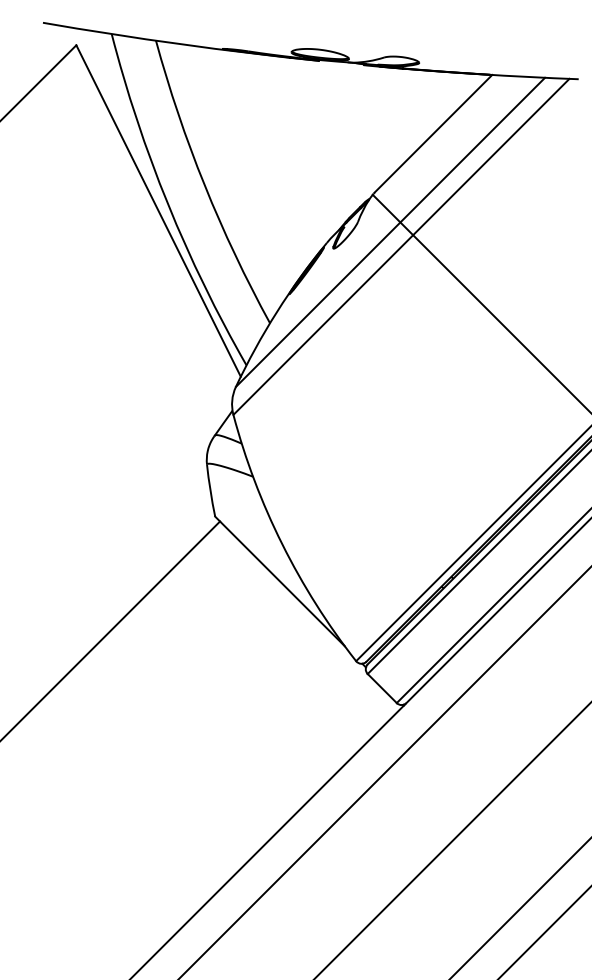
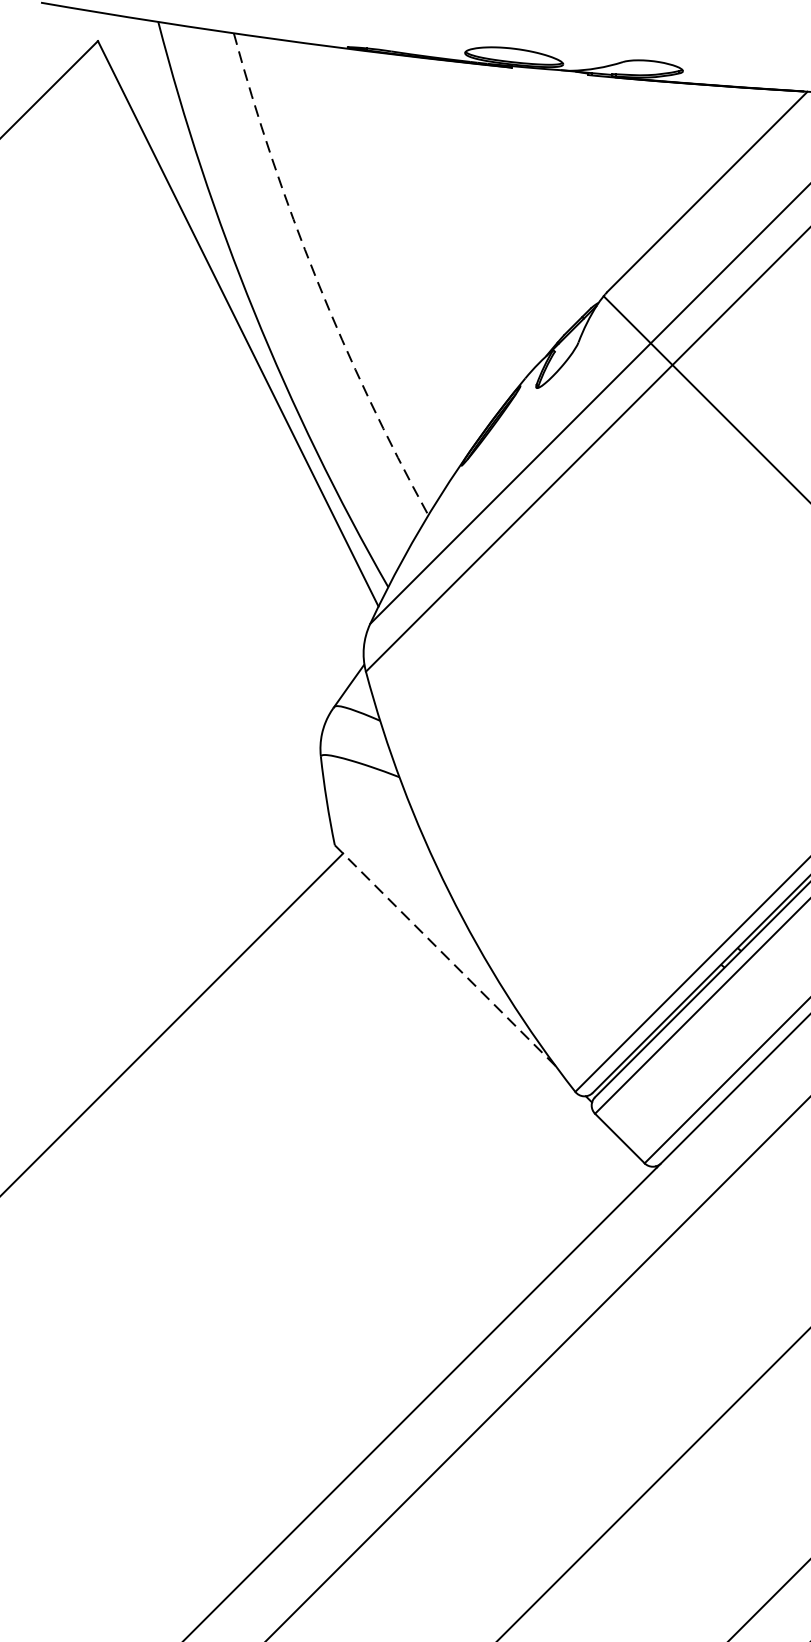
arc: (204, 185) -> (316, 280), solid -> dashed
line: (279, 581) -> (444, 955), solid -> dashed

